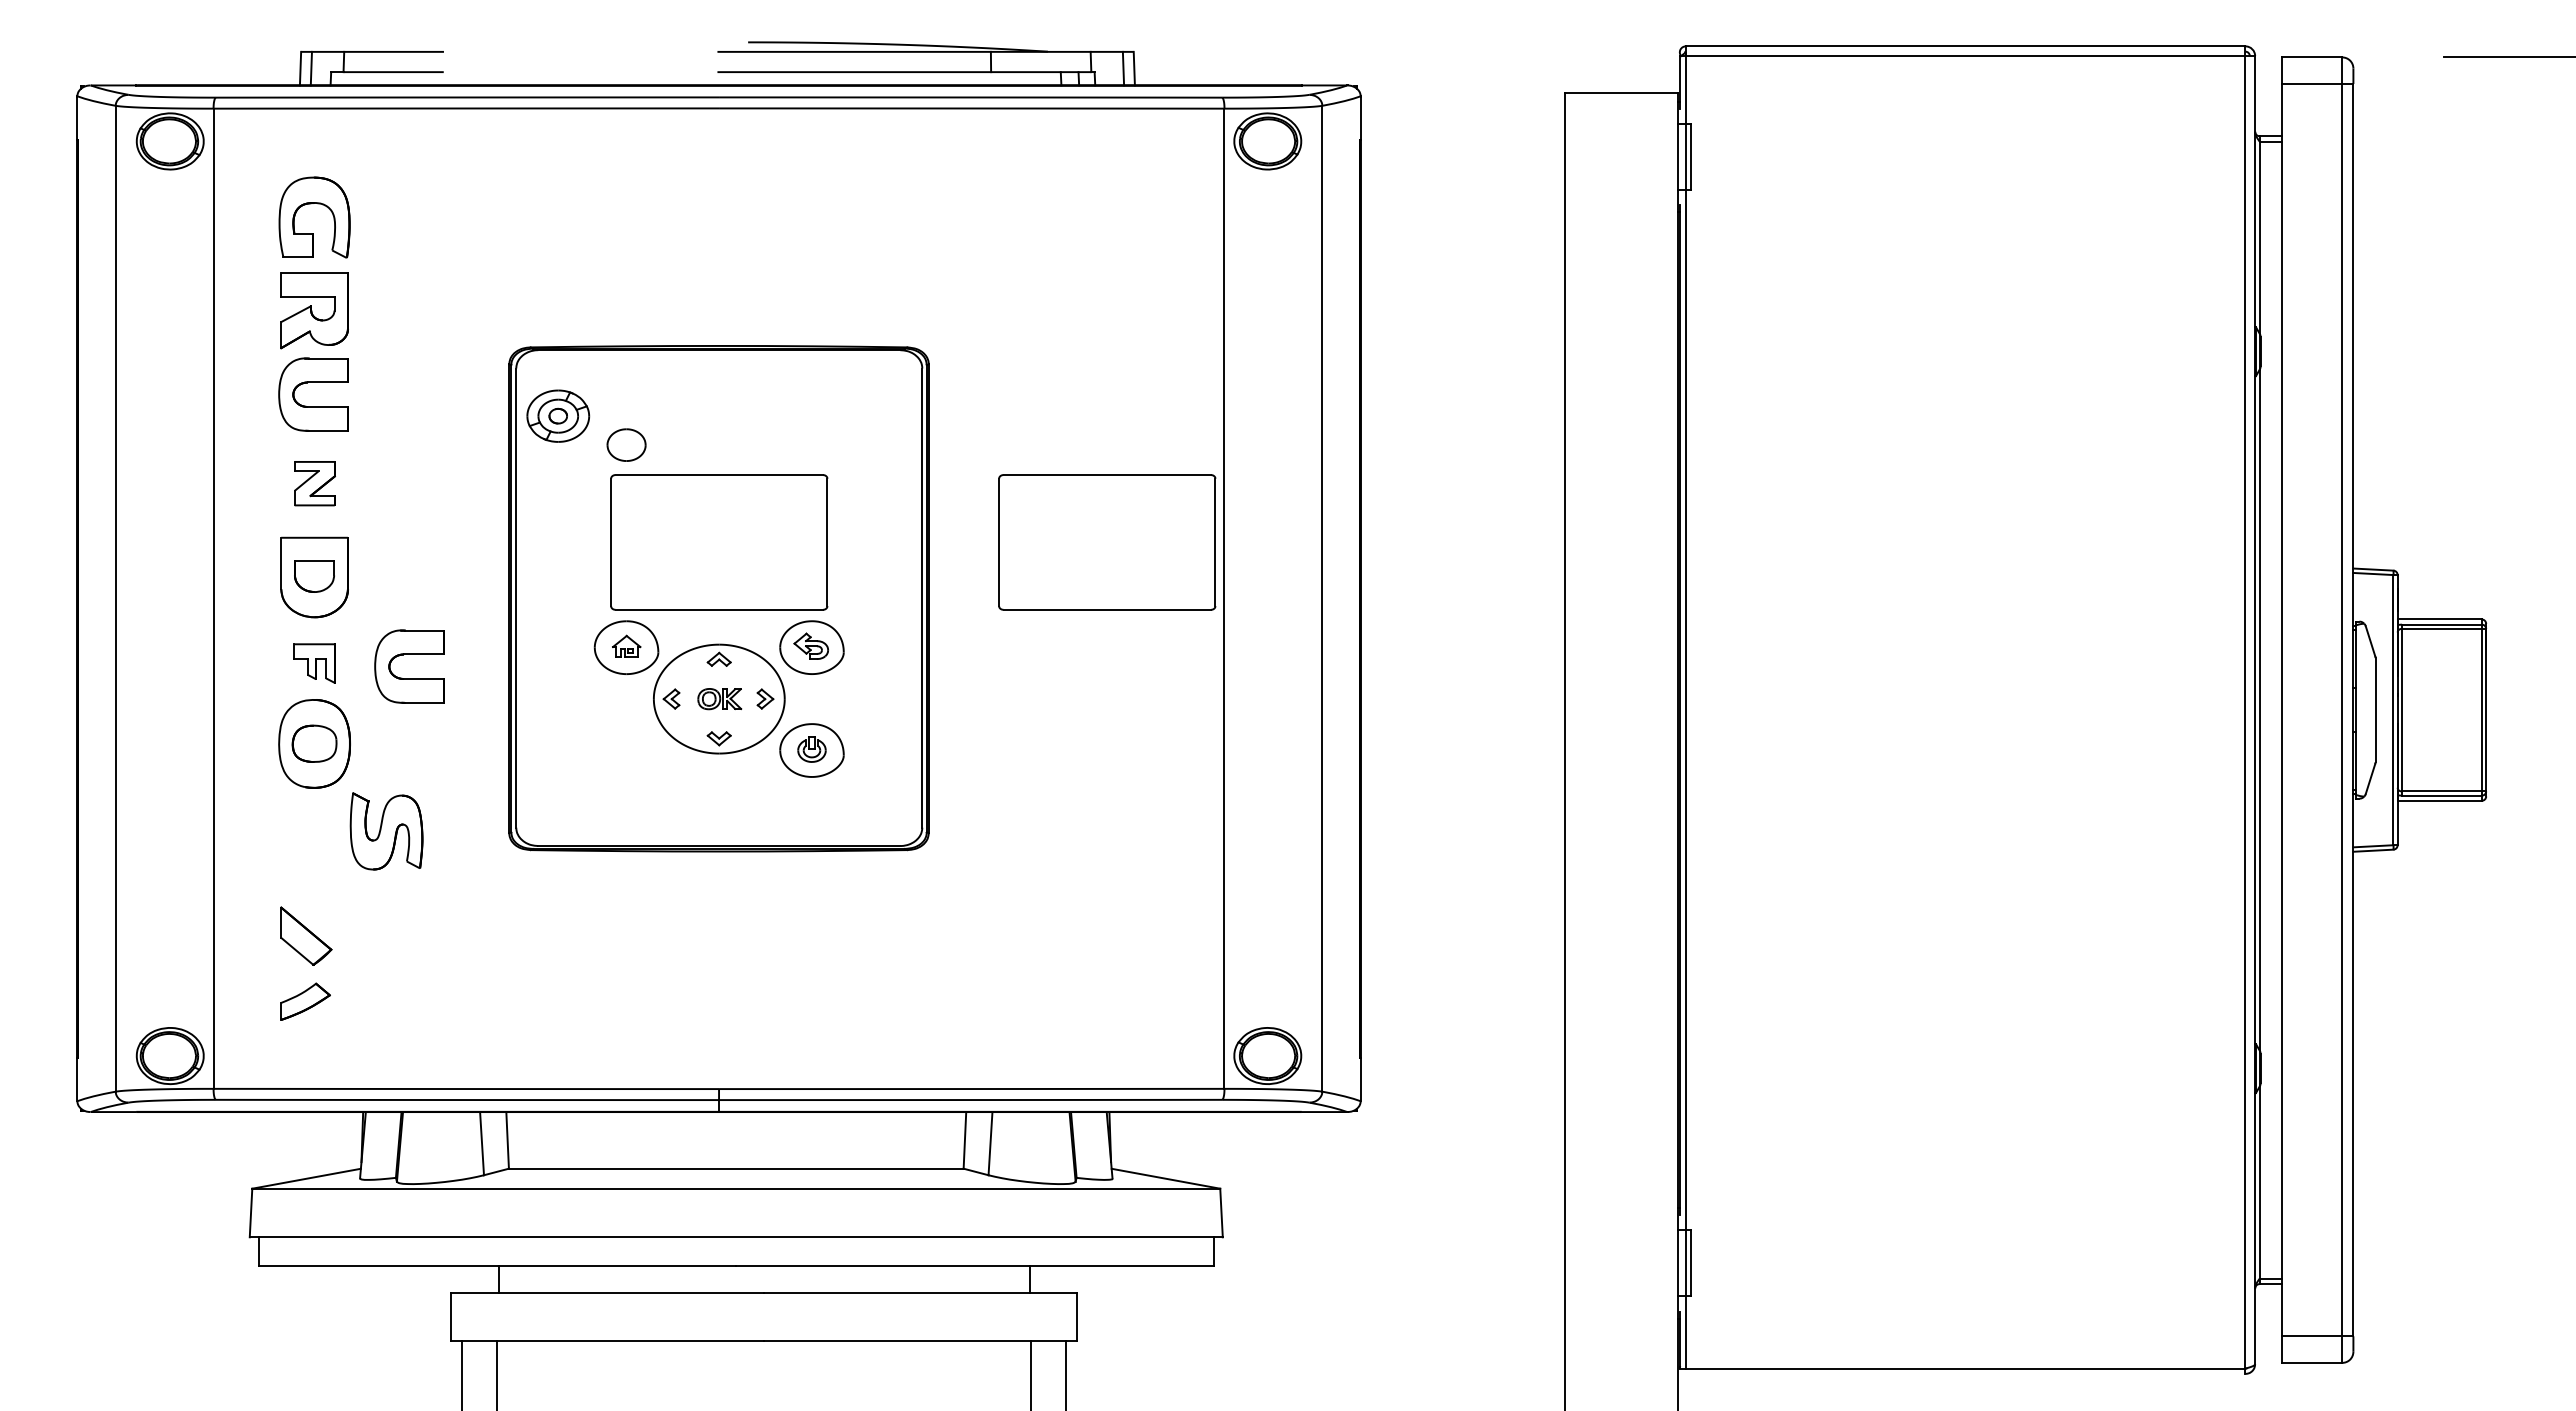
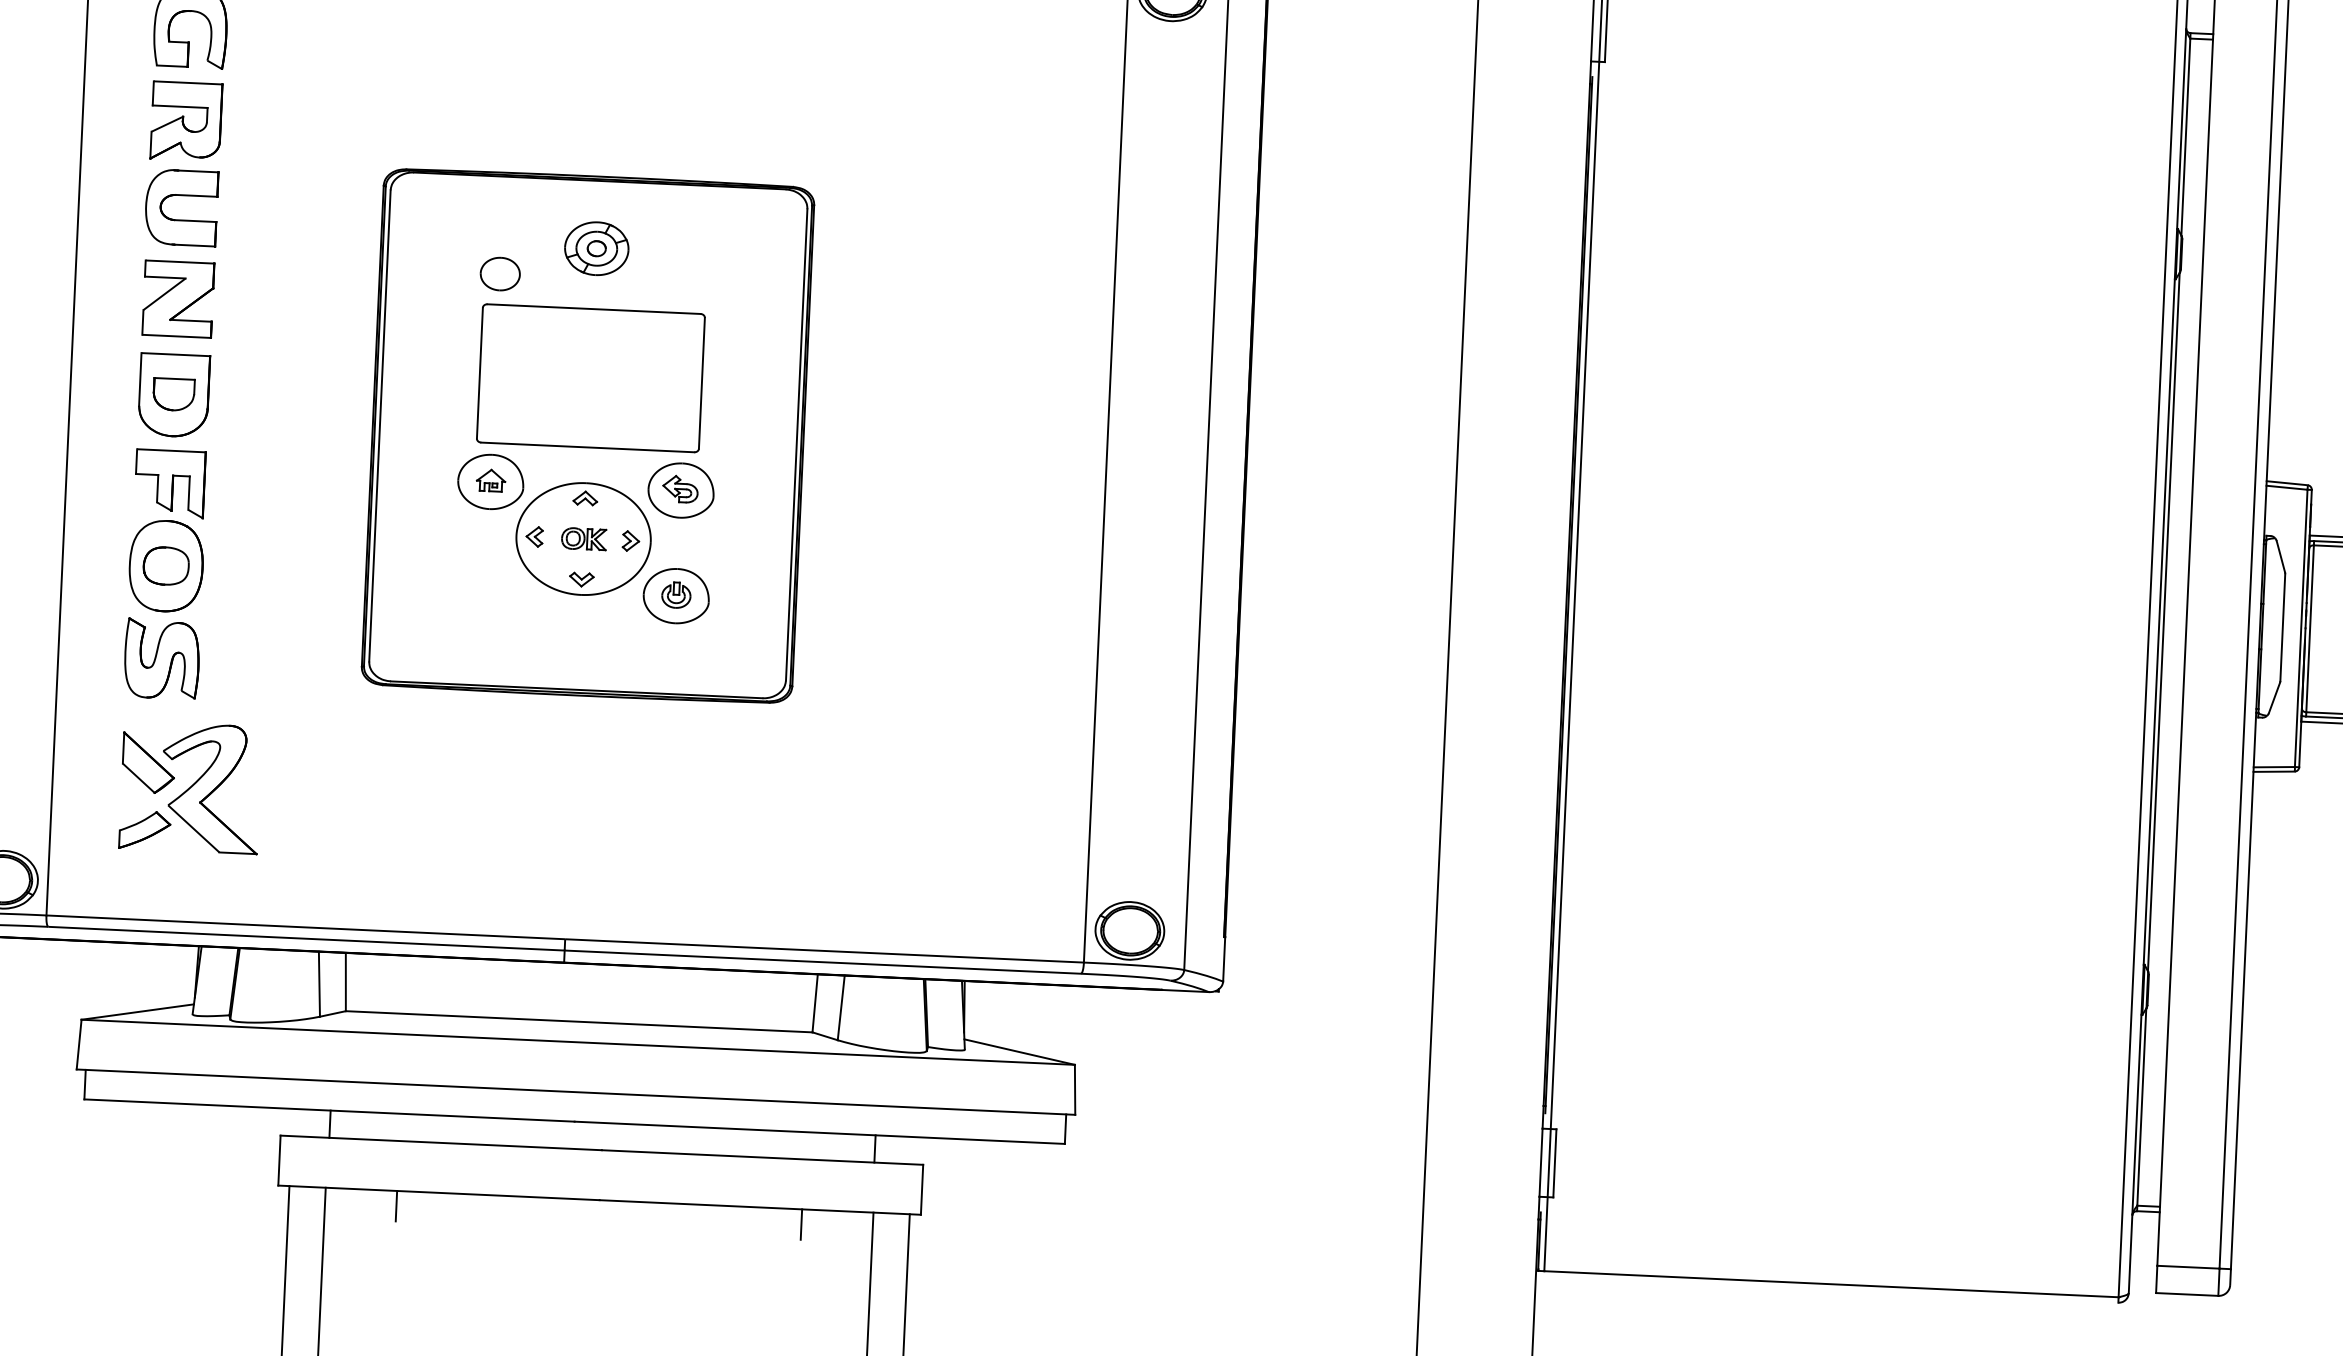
part: (558, 415) -> (597, 248), moved
part: (314, 483) -> (178, 298), size x1.67
part: (1107, 542) -> (989, 396), removed
part: (409, 654) -> (267, 478), removed
part: (314, 663) -> (169, 483), size x1.67
part: (386, 831) -> (161, 659), moved
part: (367, 958) -> (210, 788), added
line: (566, 1355) -> (396, 1205), added
line: (961, 1355) -> (801, 1223), added

